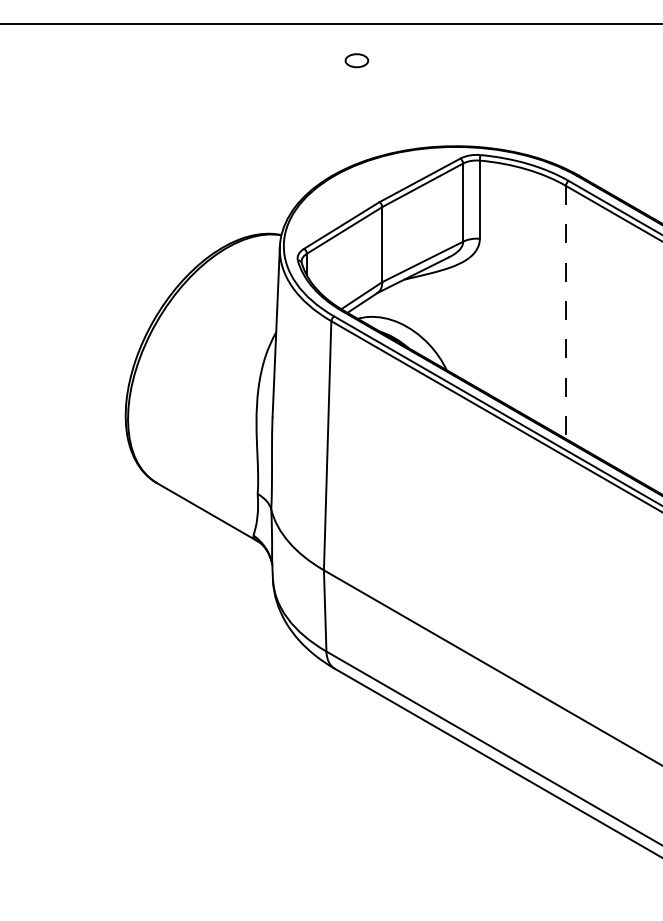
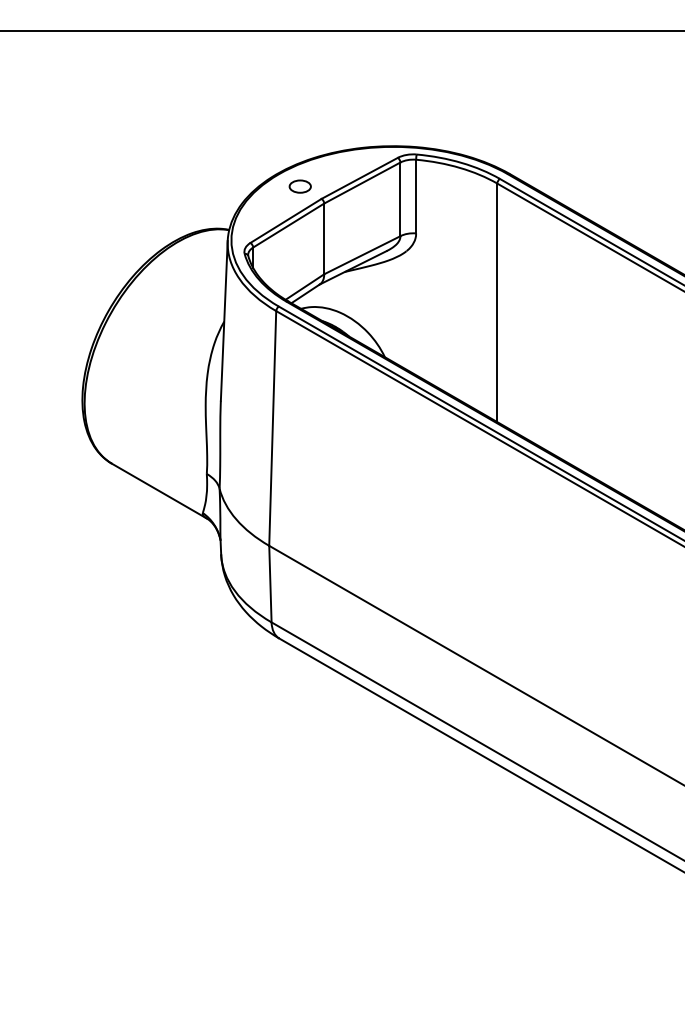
part: (356, 60) -> (299, 186), moved
line: (566, 313) -> (497, 303), dashed -> solid

